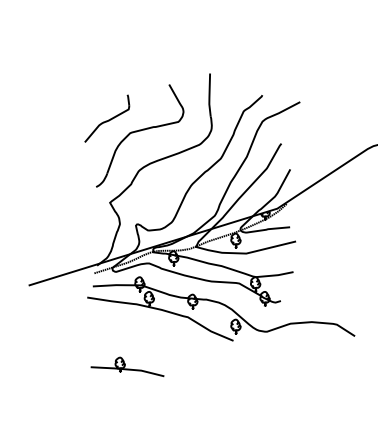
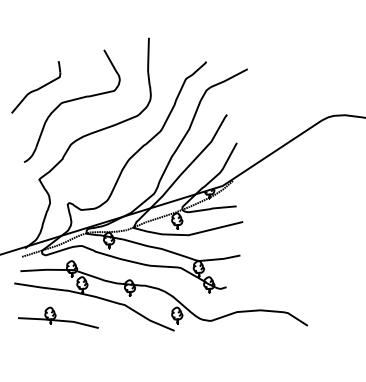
part: (127, 366) -> (58, 317), moved

